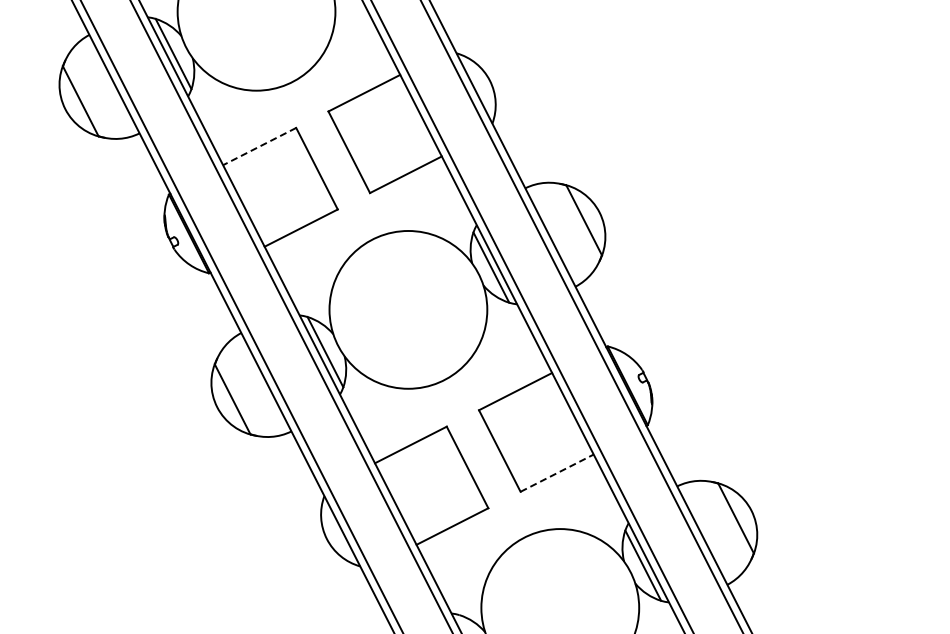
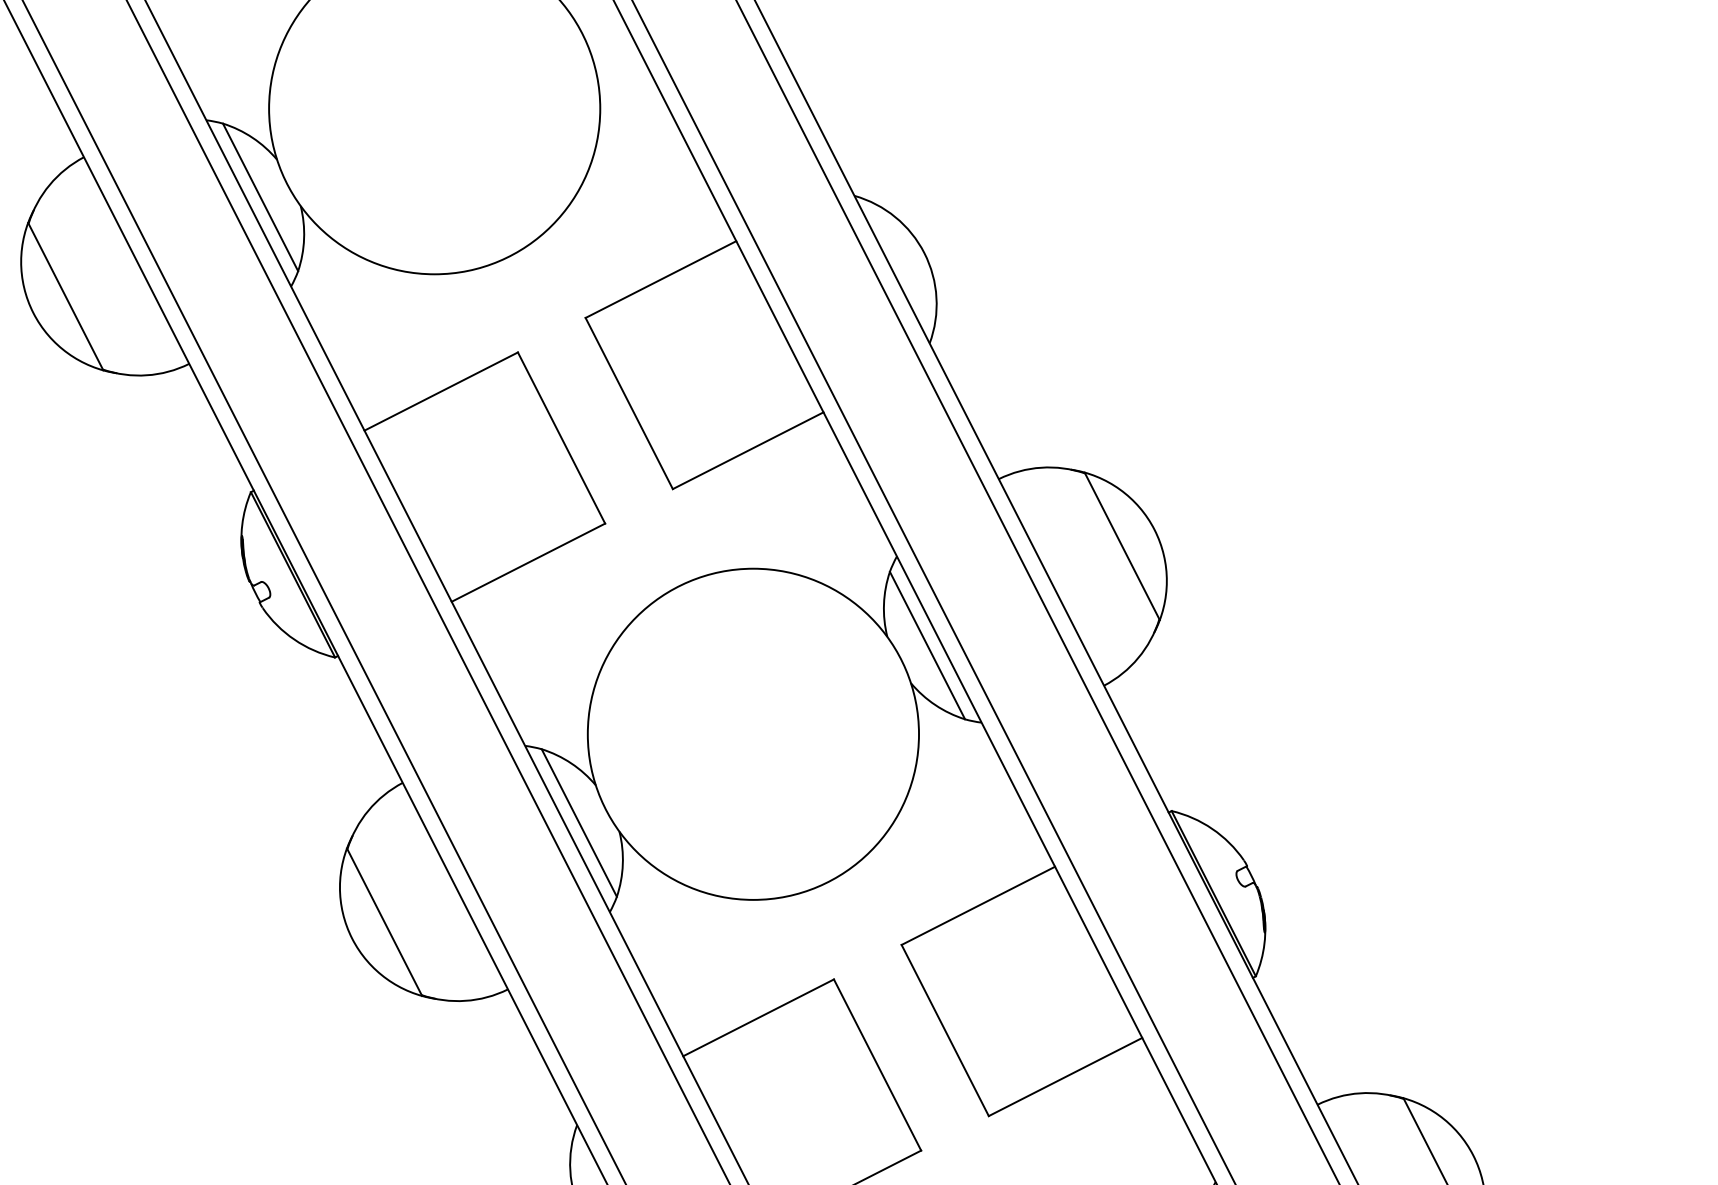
line: (259, 146) -> (440, 391), dashed -> solid
line: (557, 472) -> (1066, 1075), dashed -> solid

